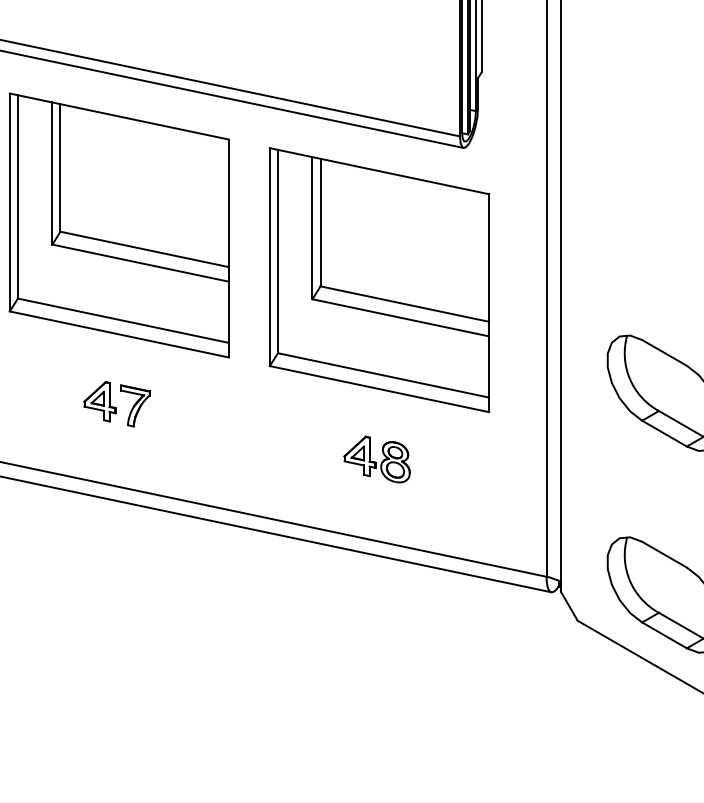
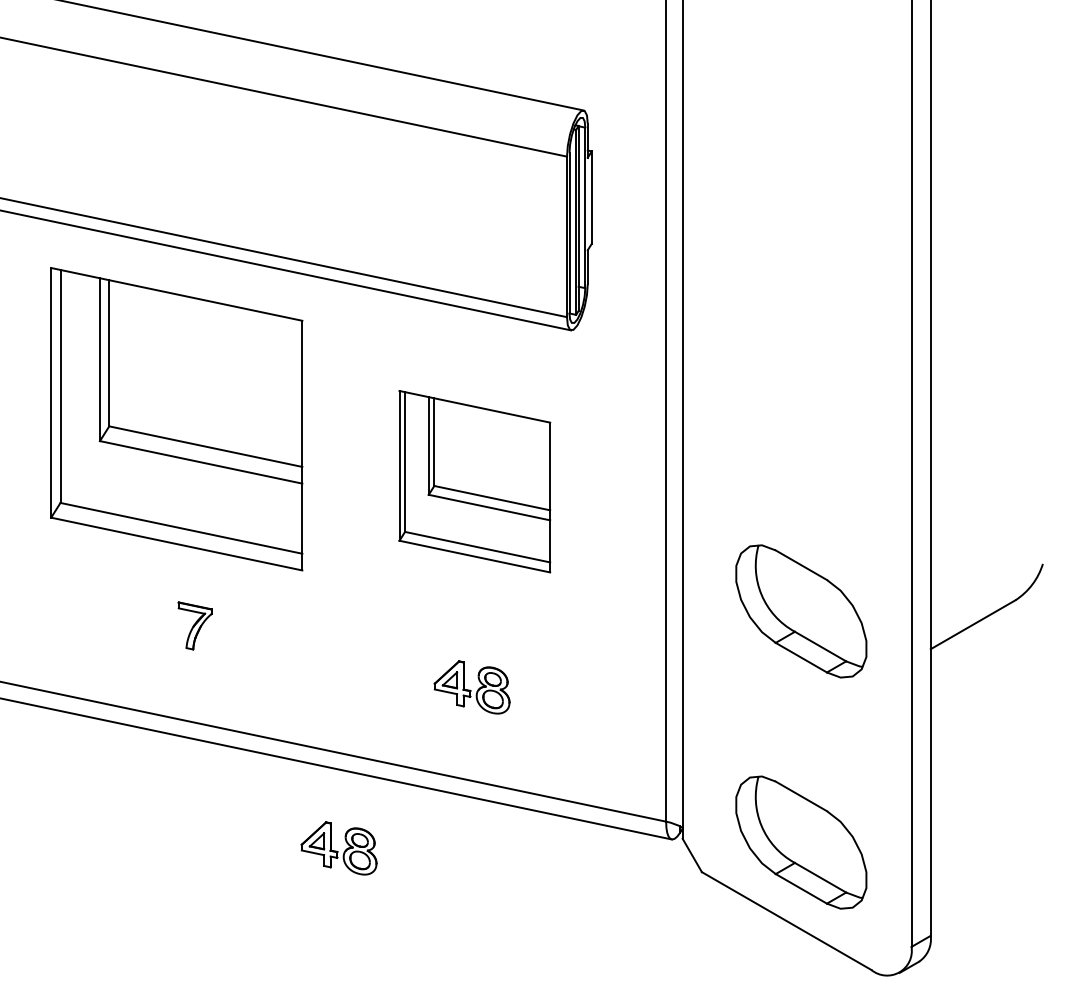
part: (379, 279) -> (474, 481), size x0.6
part: (99, 401) -> (154, 620), removed
part: (260, 600) -> (338, 848), added

